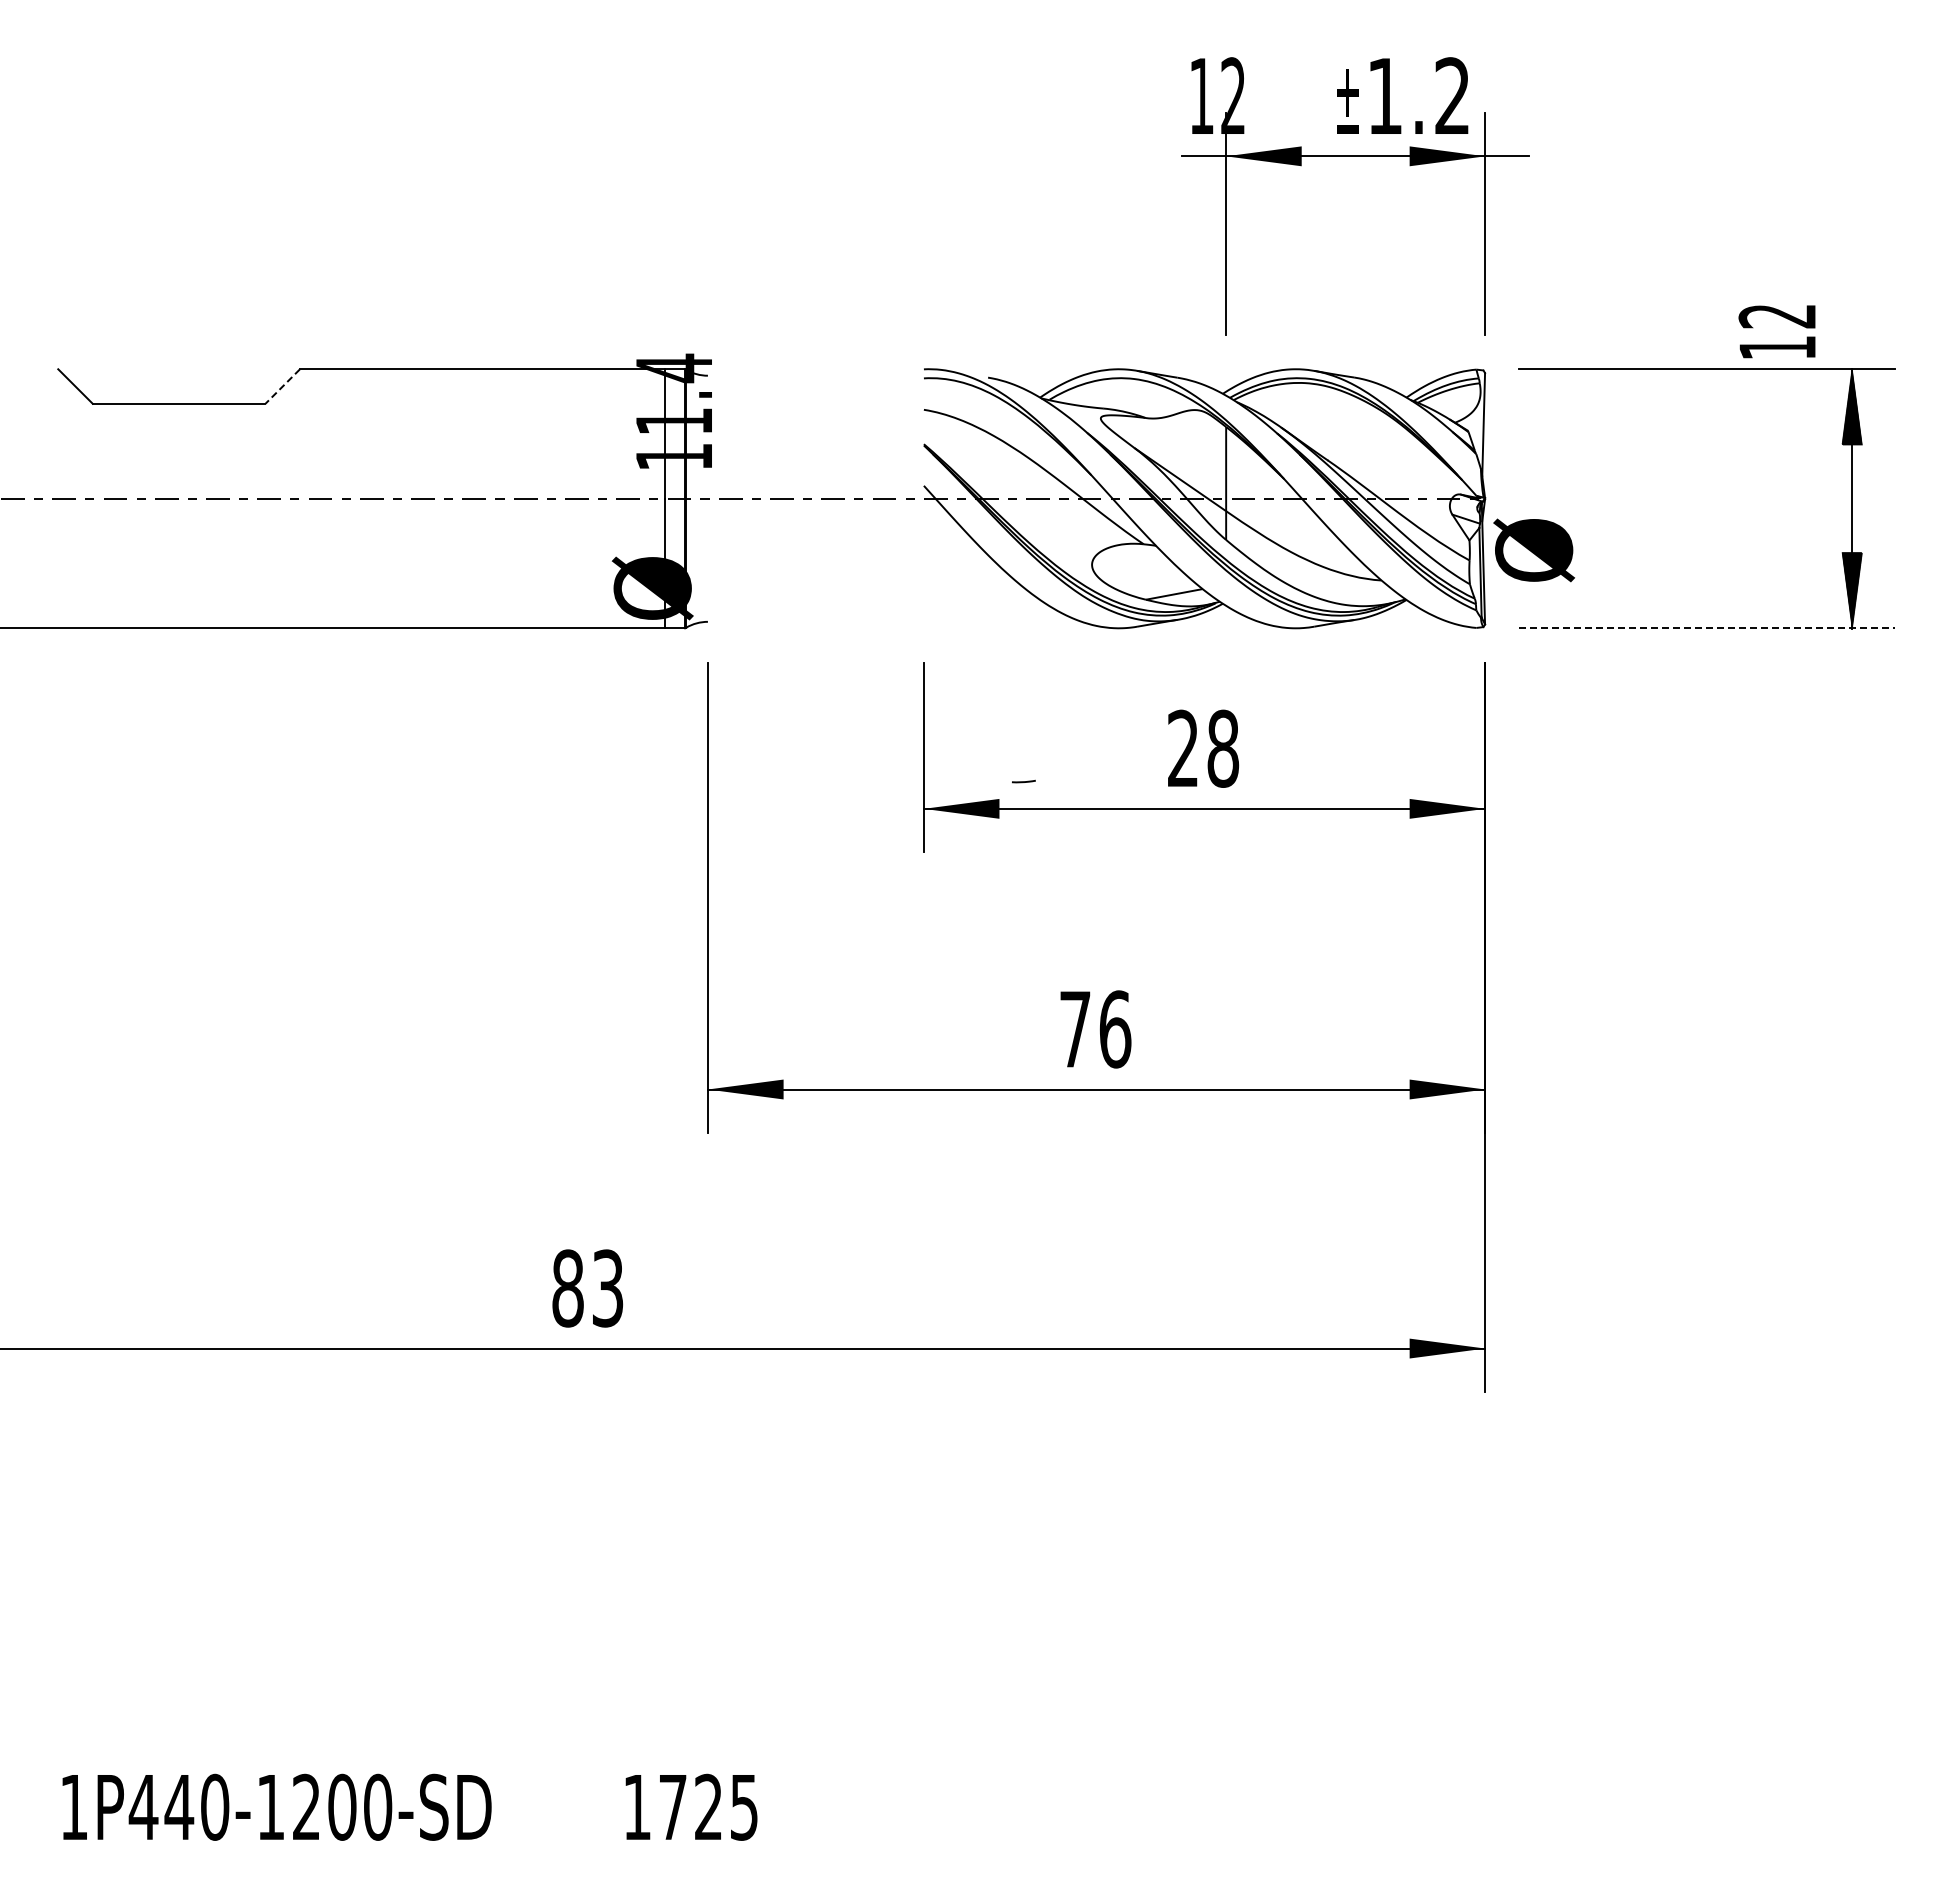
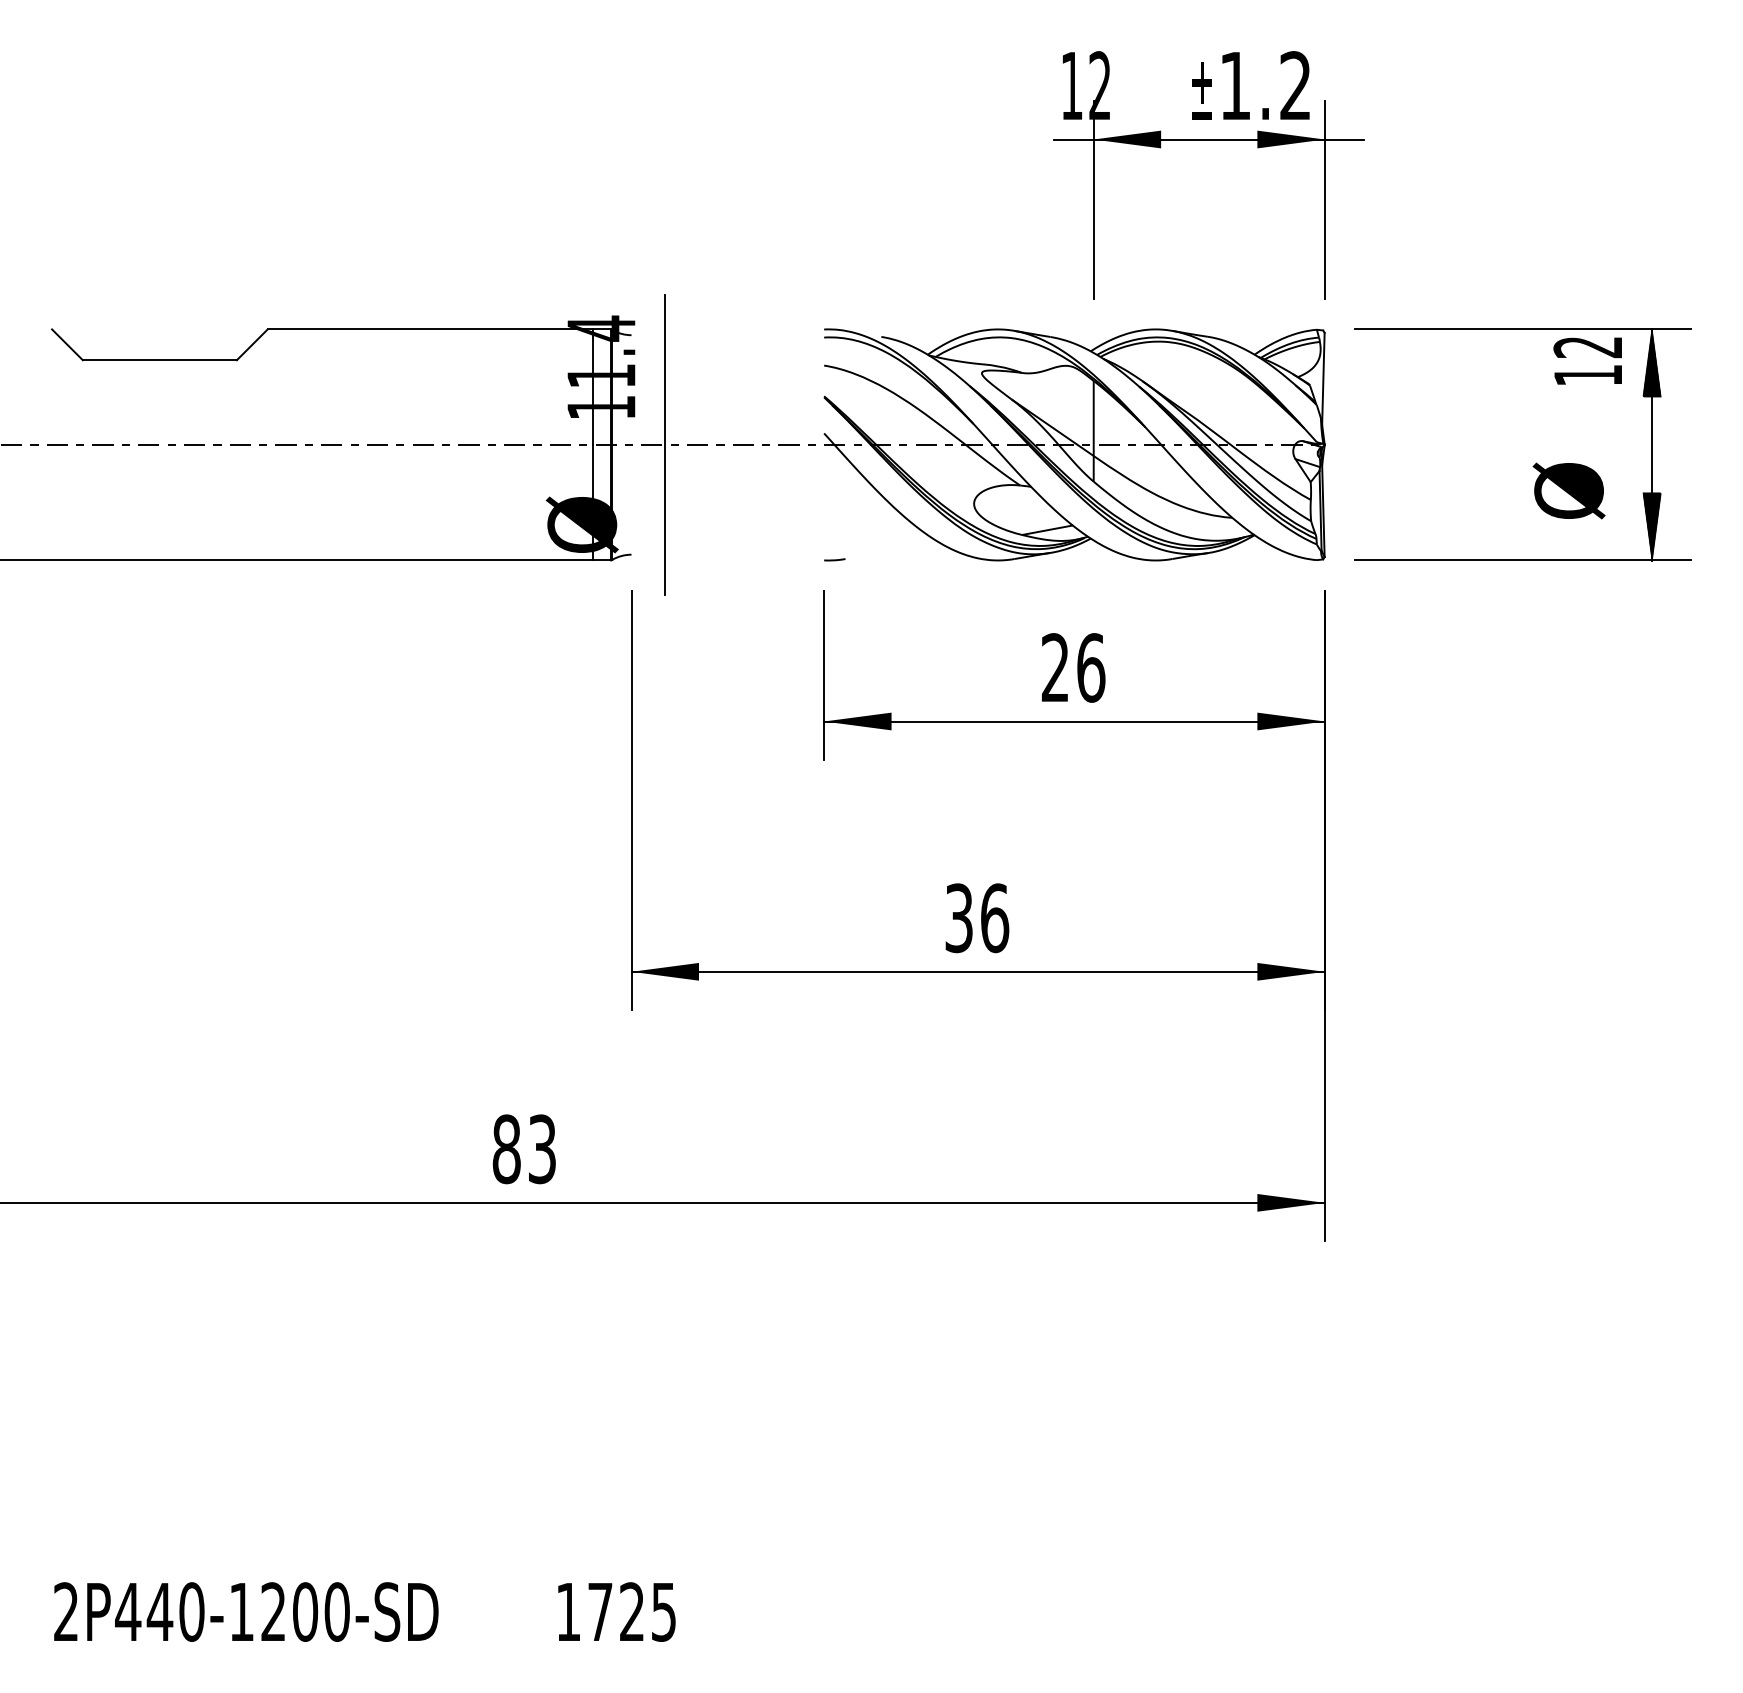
text: (1776, 331) -> (1587, 360), moved
line: (282, 386) -> (252, 344), dashed -> solid
line: (745, 498) -> (665, 444), added
text: (1533, 550) -> (1568, 491), moved
line: (1707, 628) -> (1523, 560), dashed -> solid
text: (1223, 748) -> (1091, 667), 28 -> 26
line: (1023, 781) -> (834, 559), moved
text: (1075, 1029) -> (959, 918), 76 -> 36
text: (73, 1806) -> (65, 1611), 1P440-1200-SD -> 2P440-1200-SD

